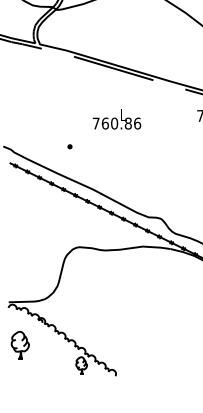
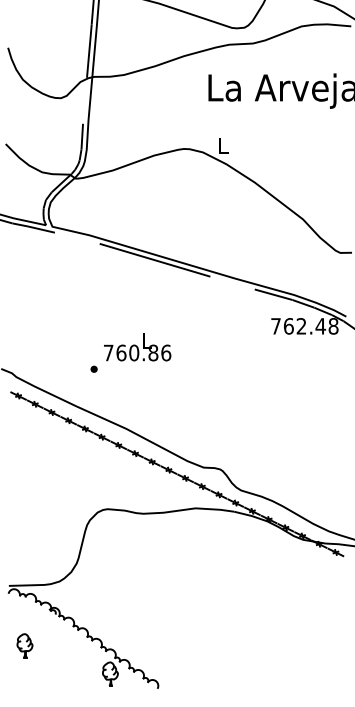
text: (116, 119) -> (137, 347), moved
part: (19, 345) -> (24, 645), size x0.62

